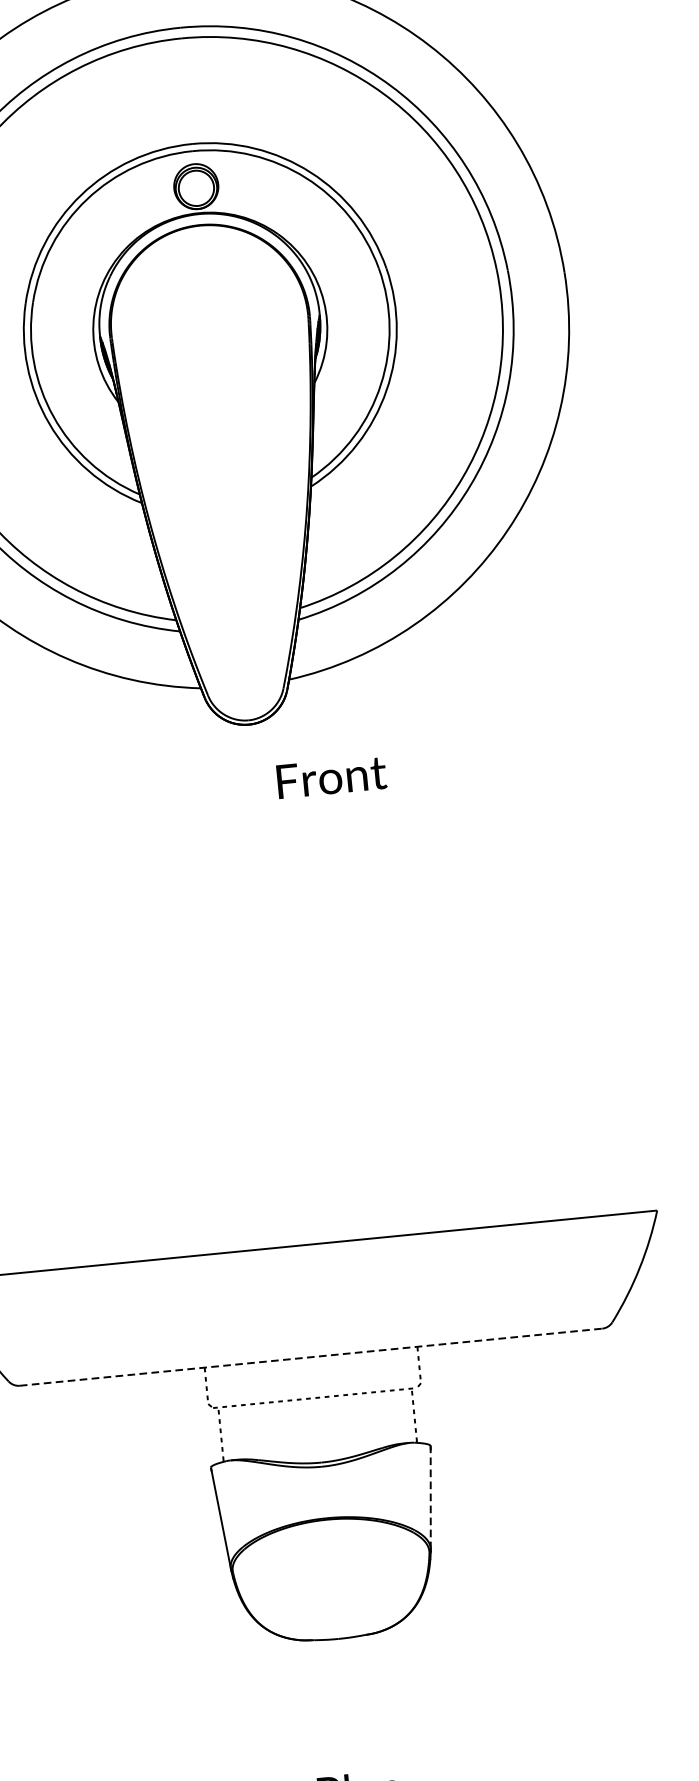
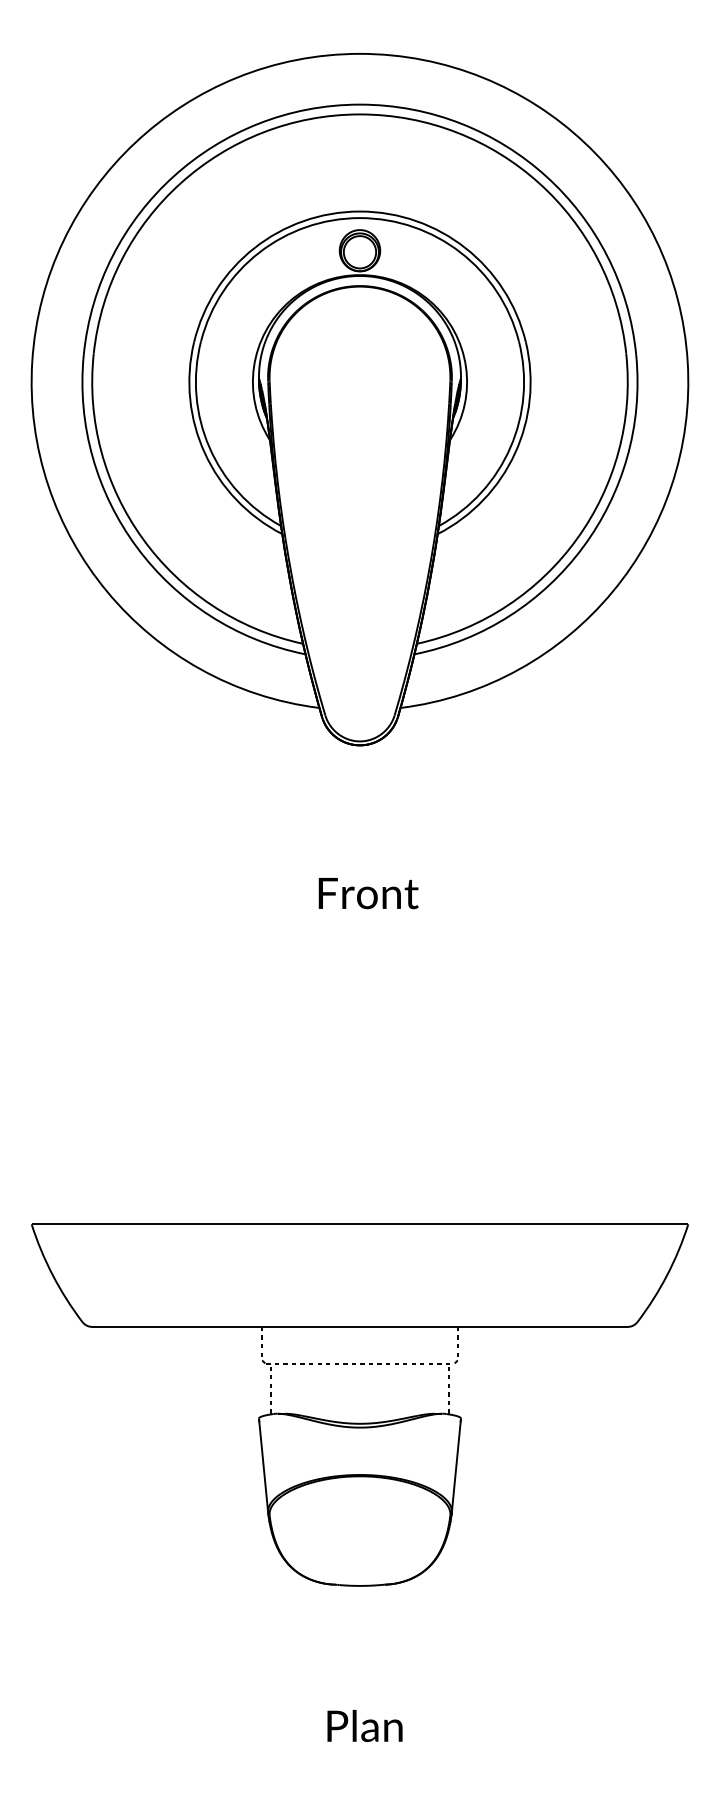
text: (331, 777) -> (368, 893), moved
line: (311, 1356) -> (360, 1326), dashed -> solid
line: (430, 1497) -> (456, 1465), dashed -> solid

